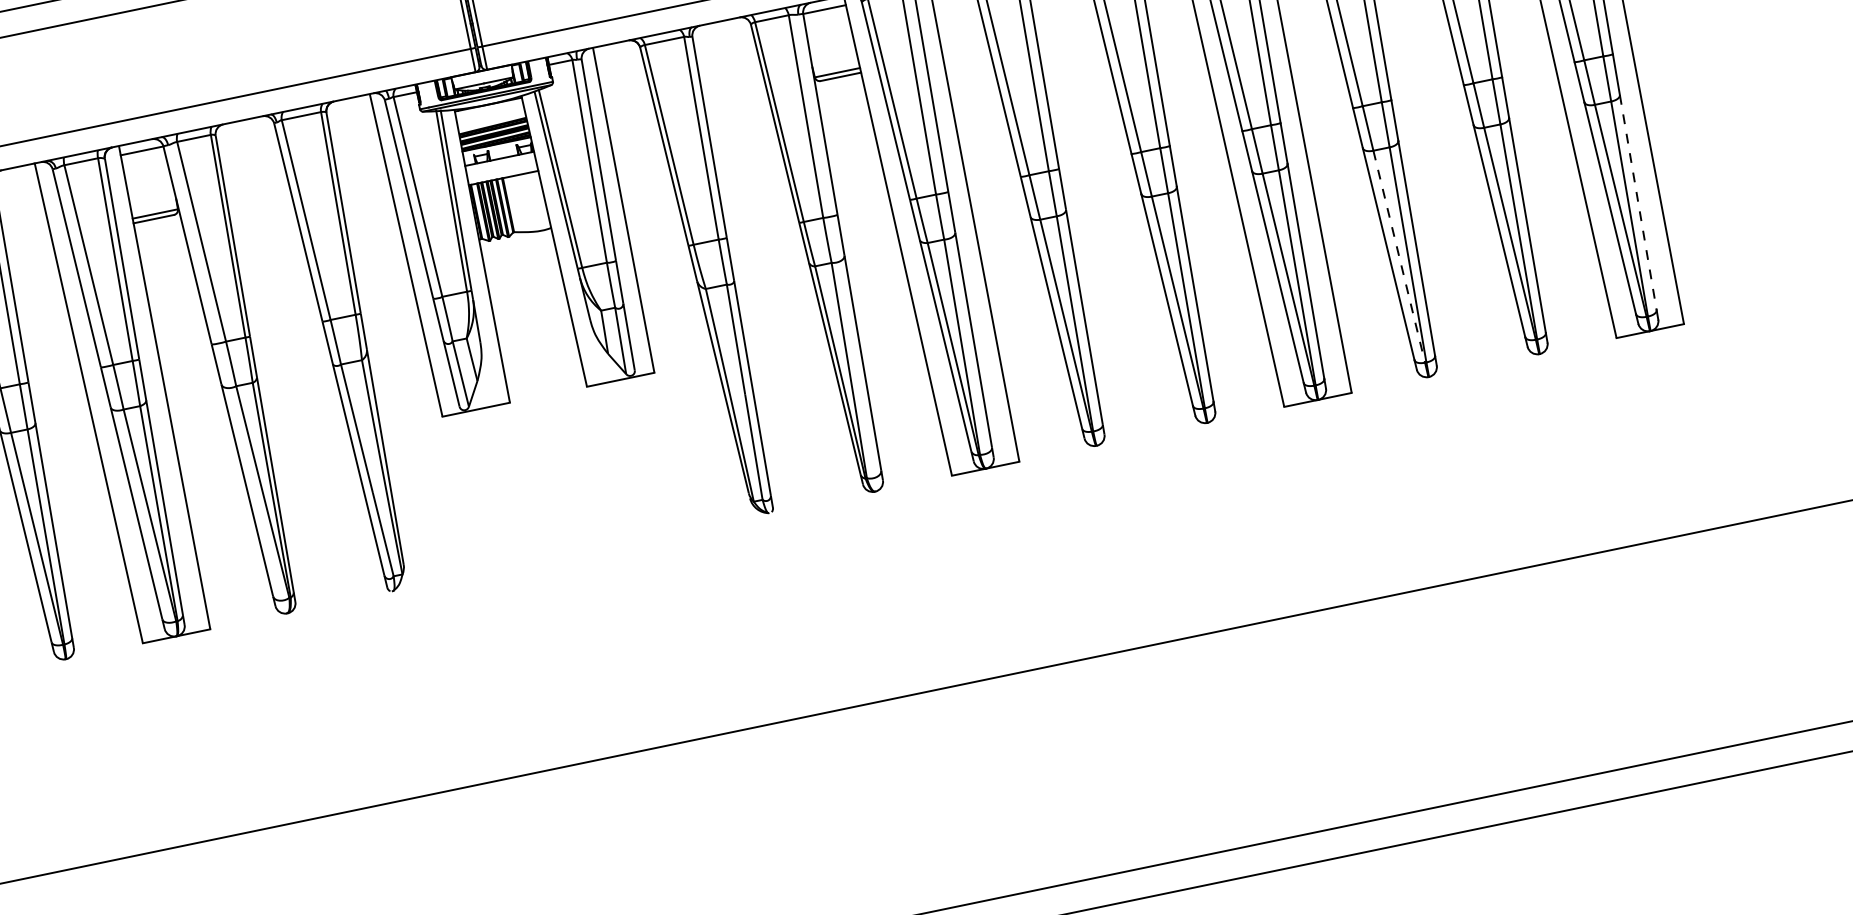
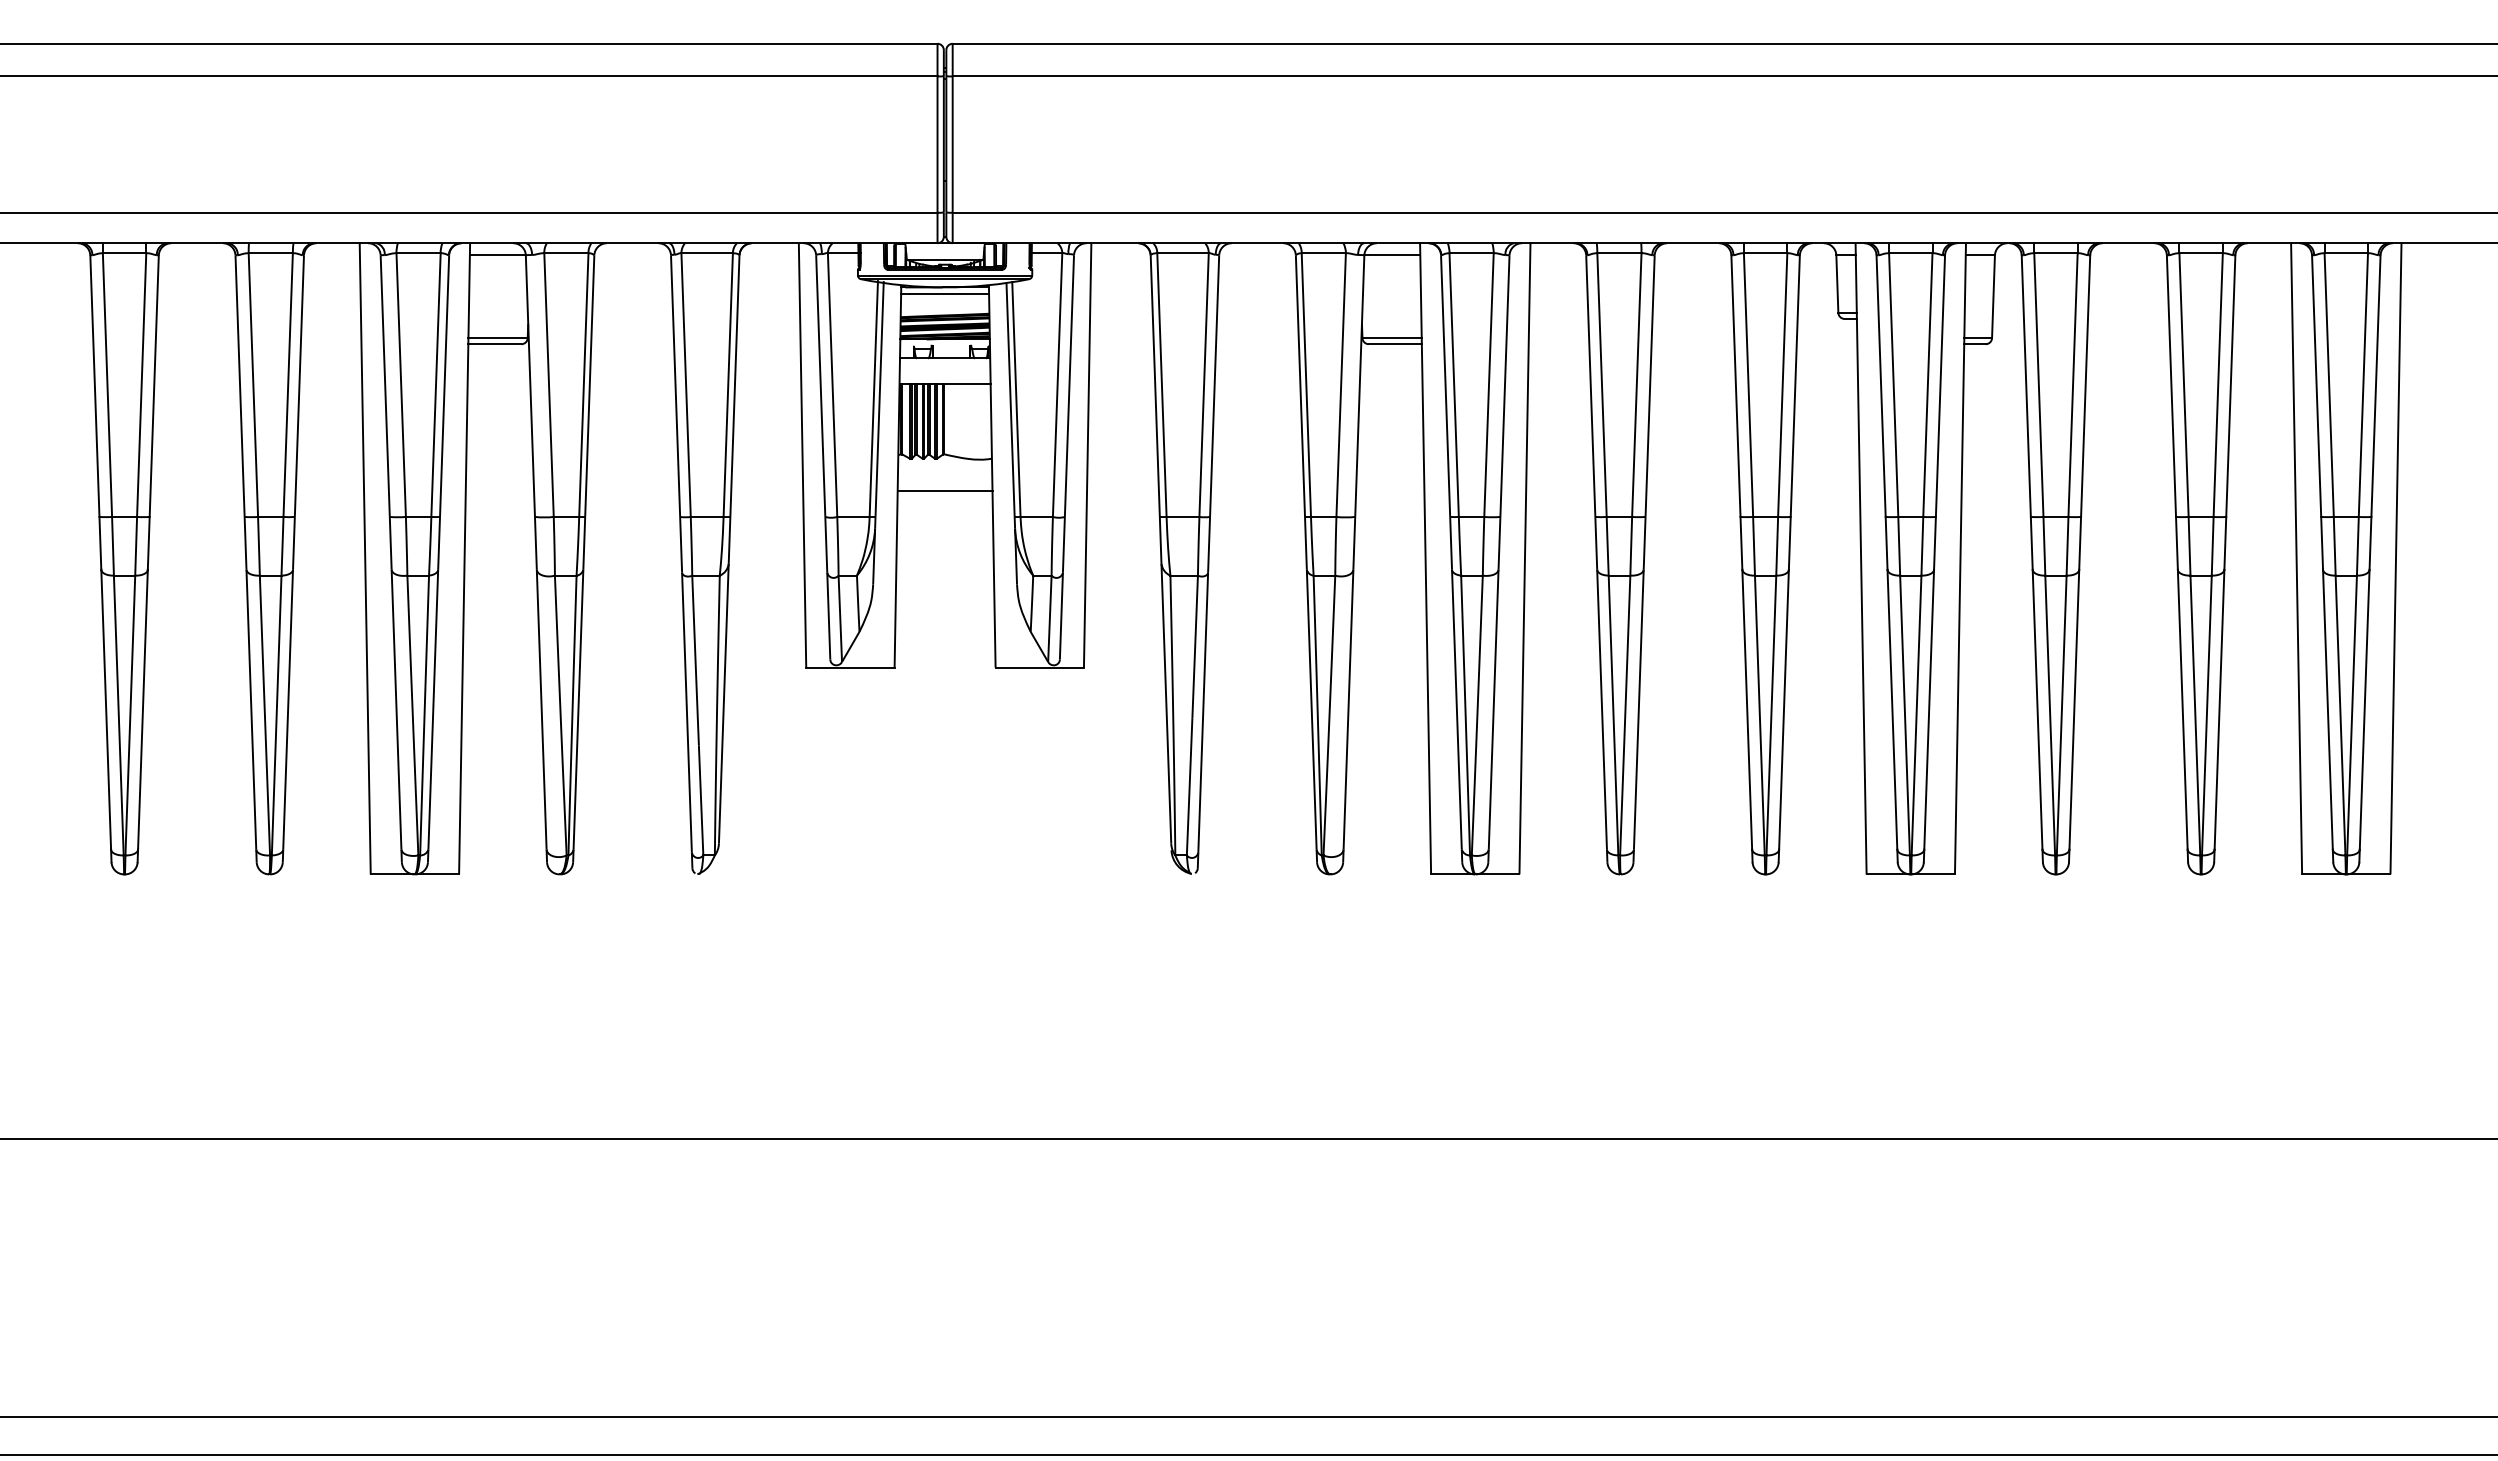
line: (489, 109) -> (945, 293), added
line: (1638, 202) -> (2364, 709), dashed -> solid
line: (1399, 256) -> (2050, 715), dashed -> solid
line: (520, 259) -> (944, 490), added

